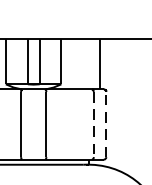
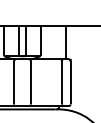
line: (94, 124) -> (62, 82), dashed -> solid
line: (106, 124) -> (70, 82), dashed -> solid

